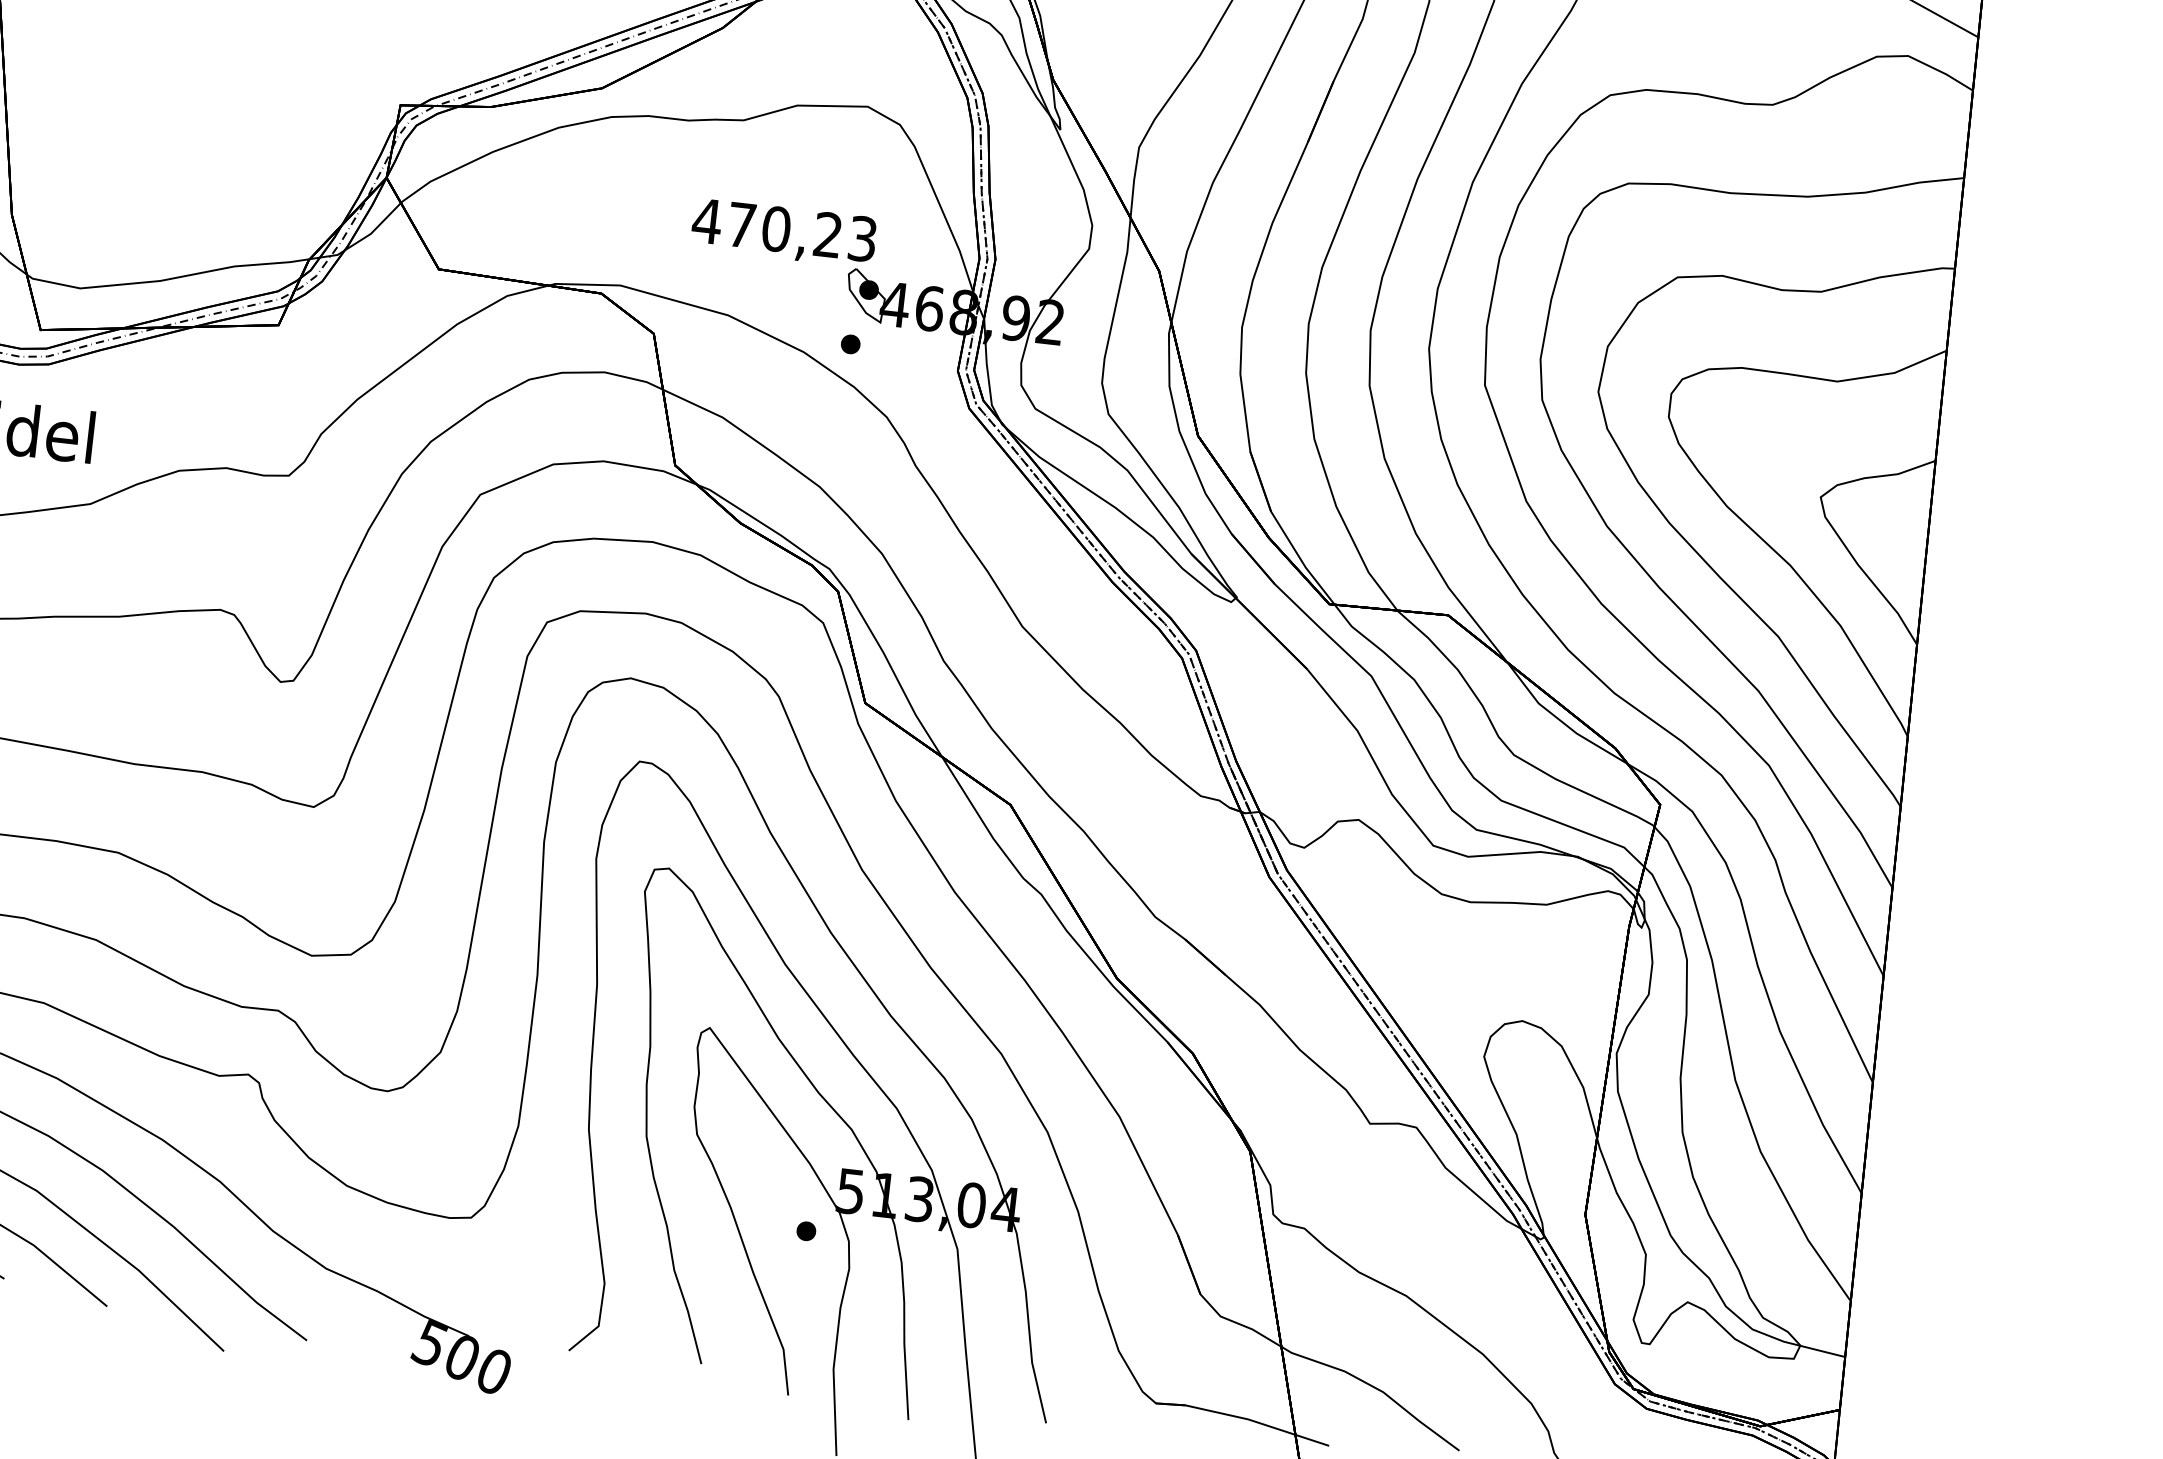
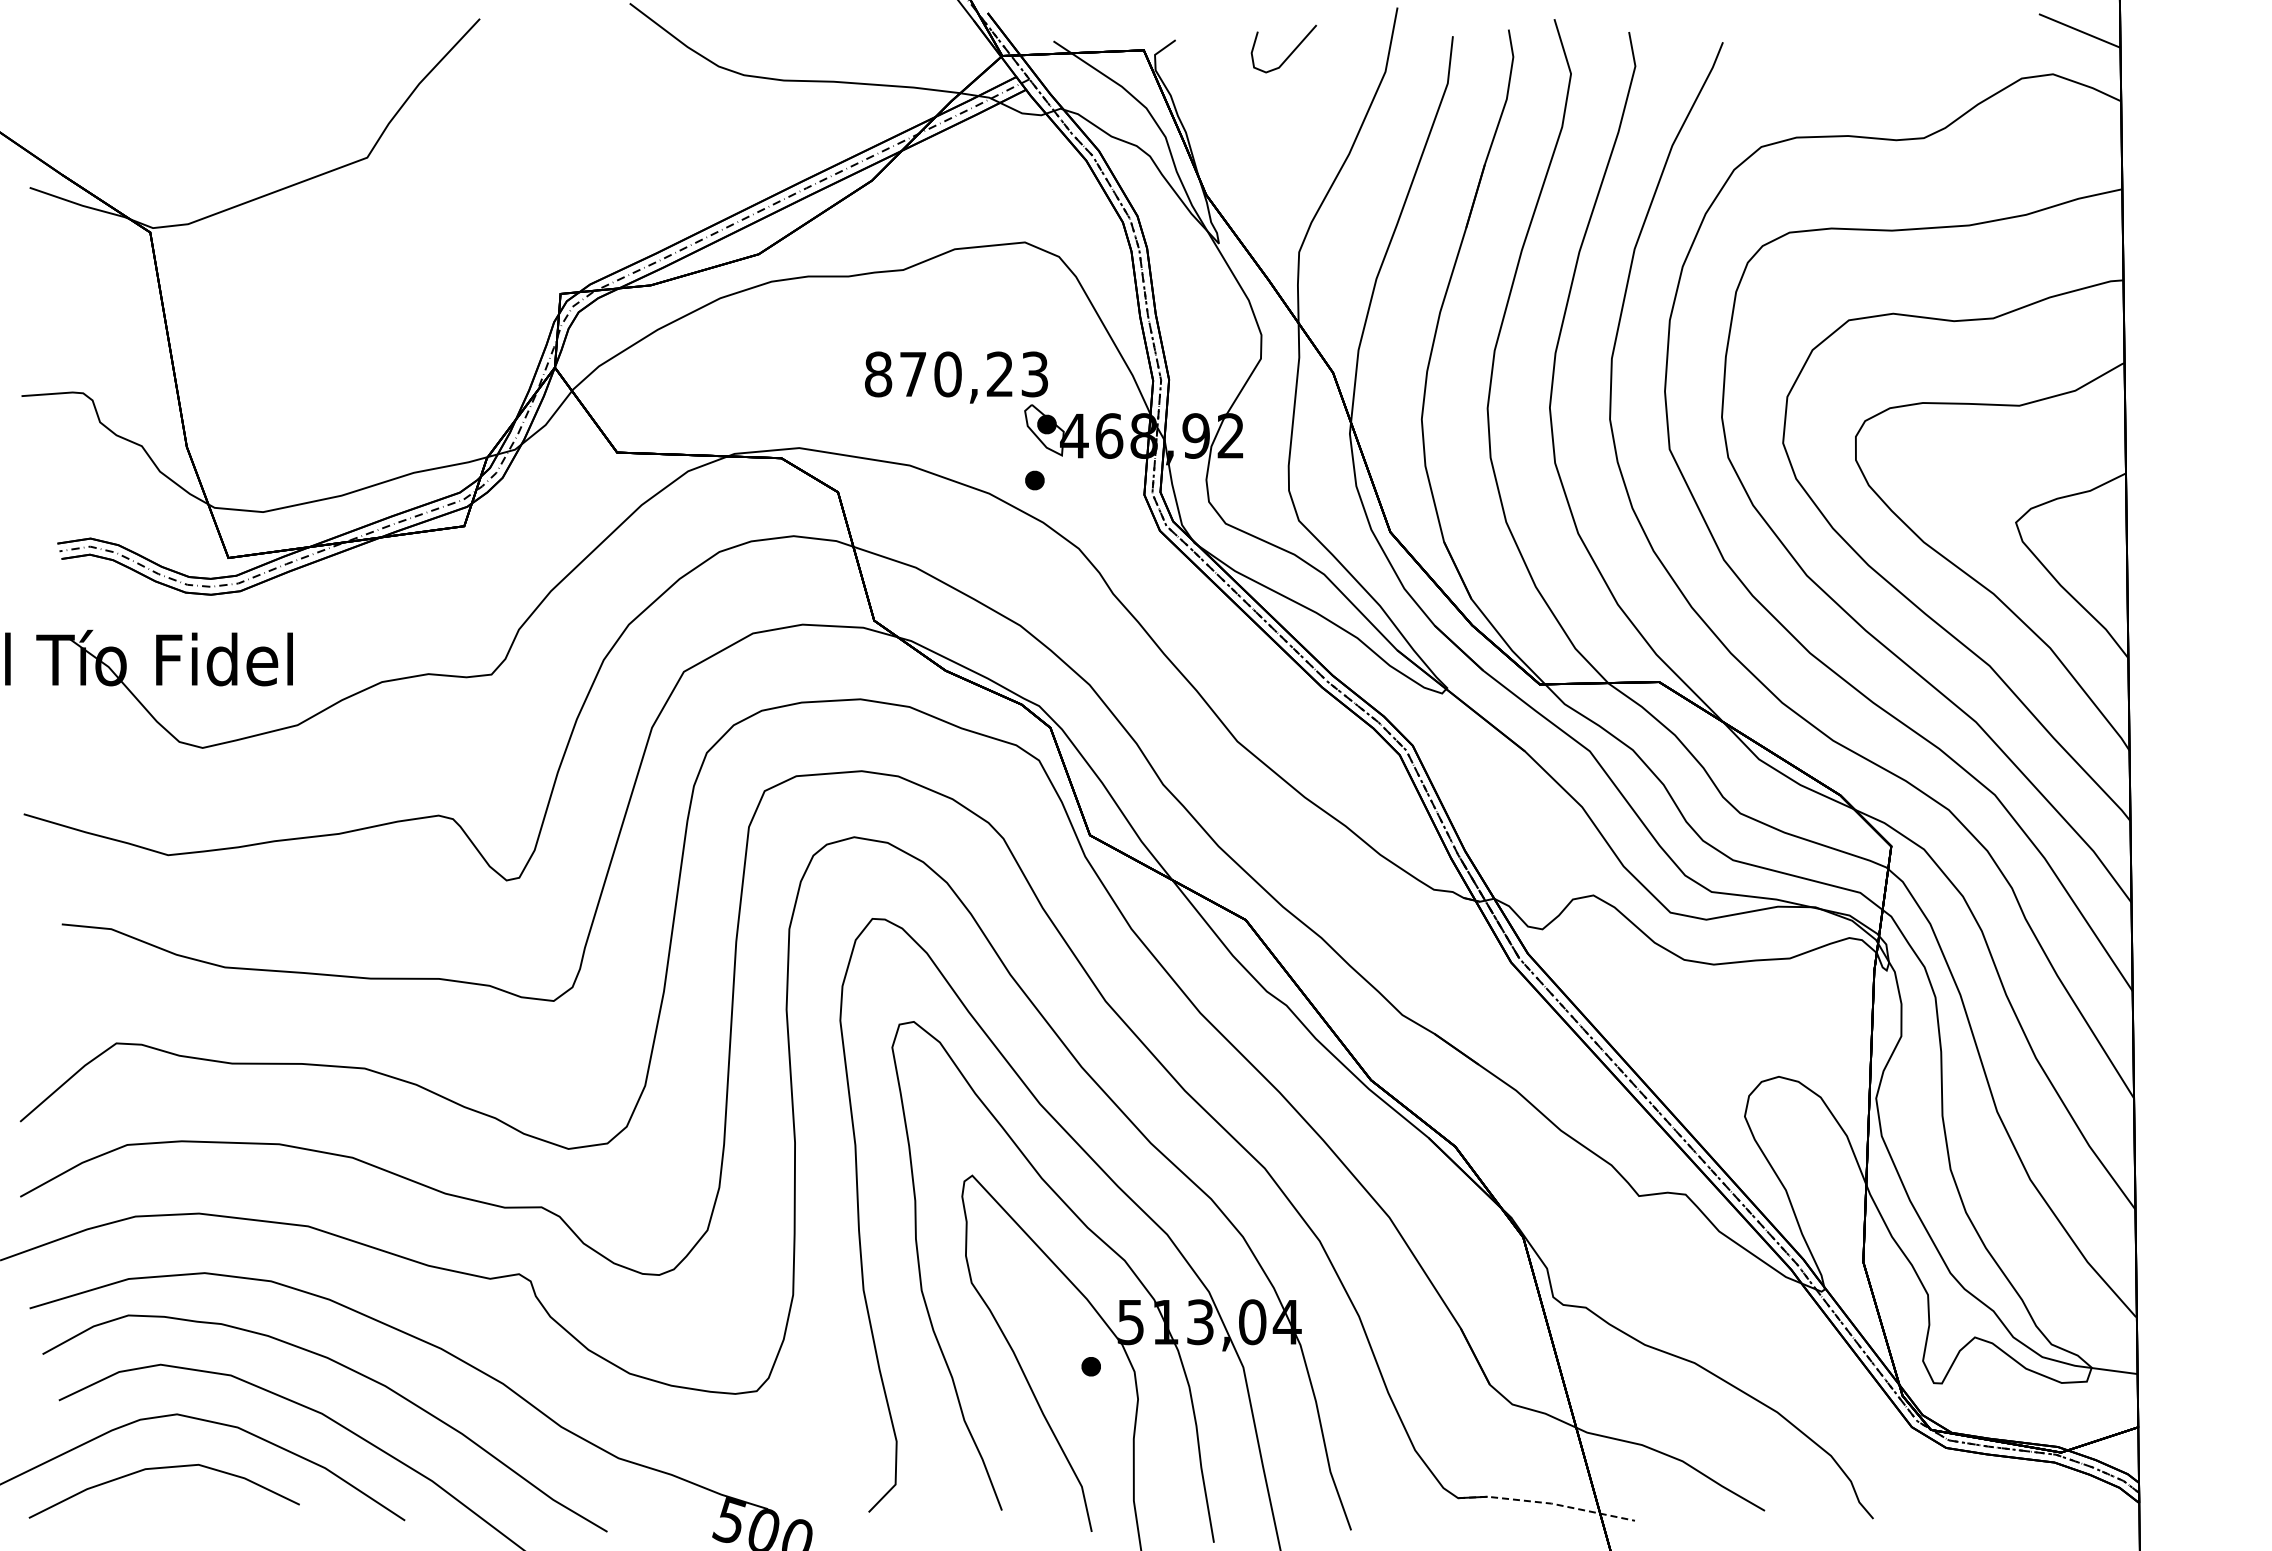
text: (706, 221) -> (877, 374), 470,23 -> 870,23
line: (1244, 1418) -> (1547, 1503), solid -> dashed

